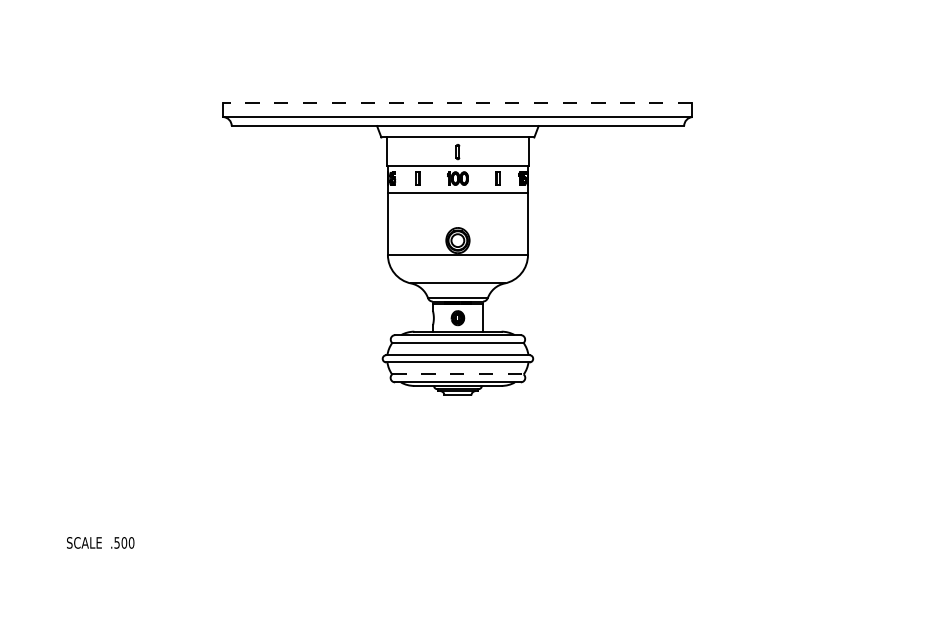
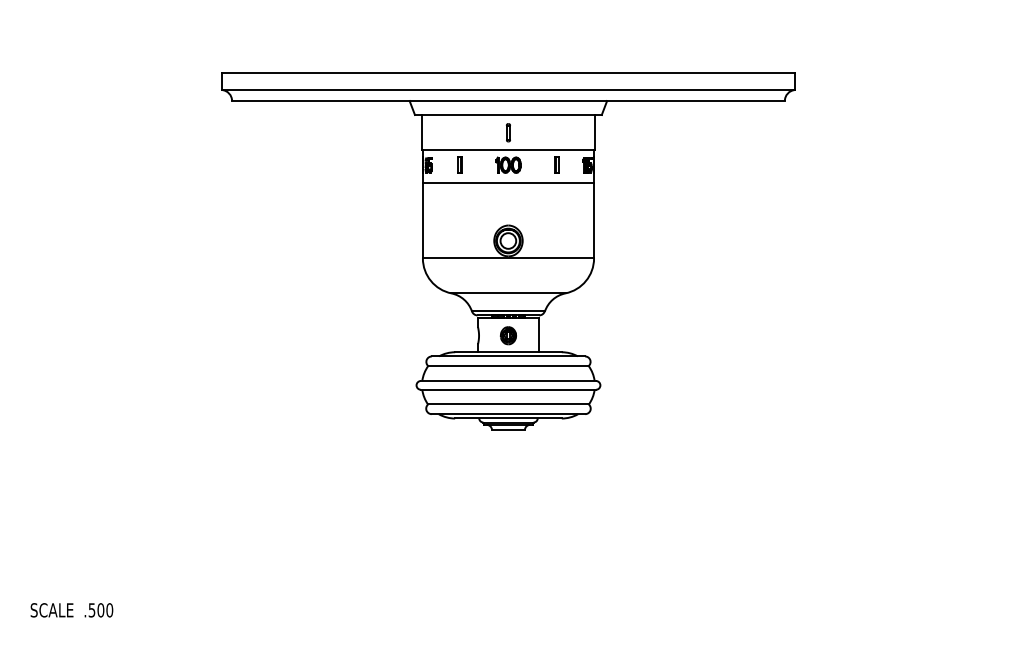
line: (457, 103) -> (507, 73), dashed -> solid
line: (457, 374) -> (507, 404), dashed -> solid

